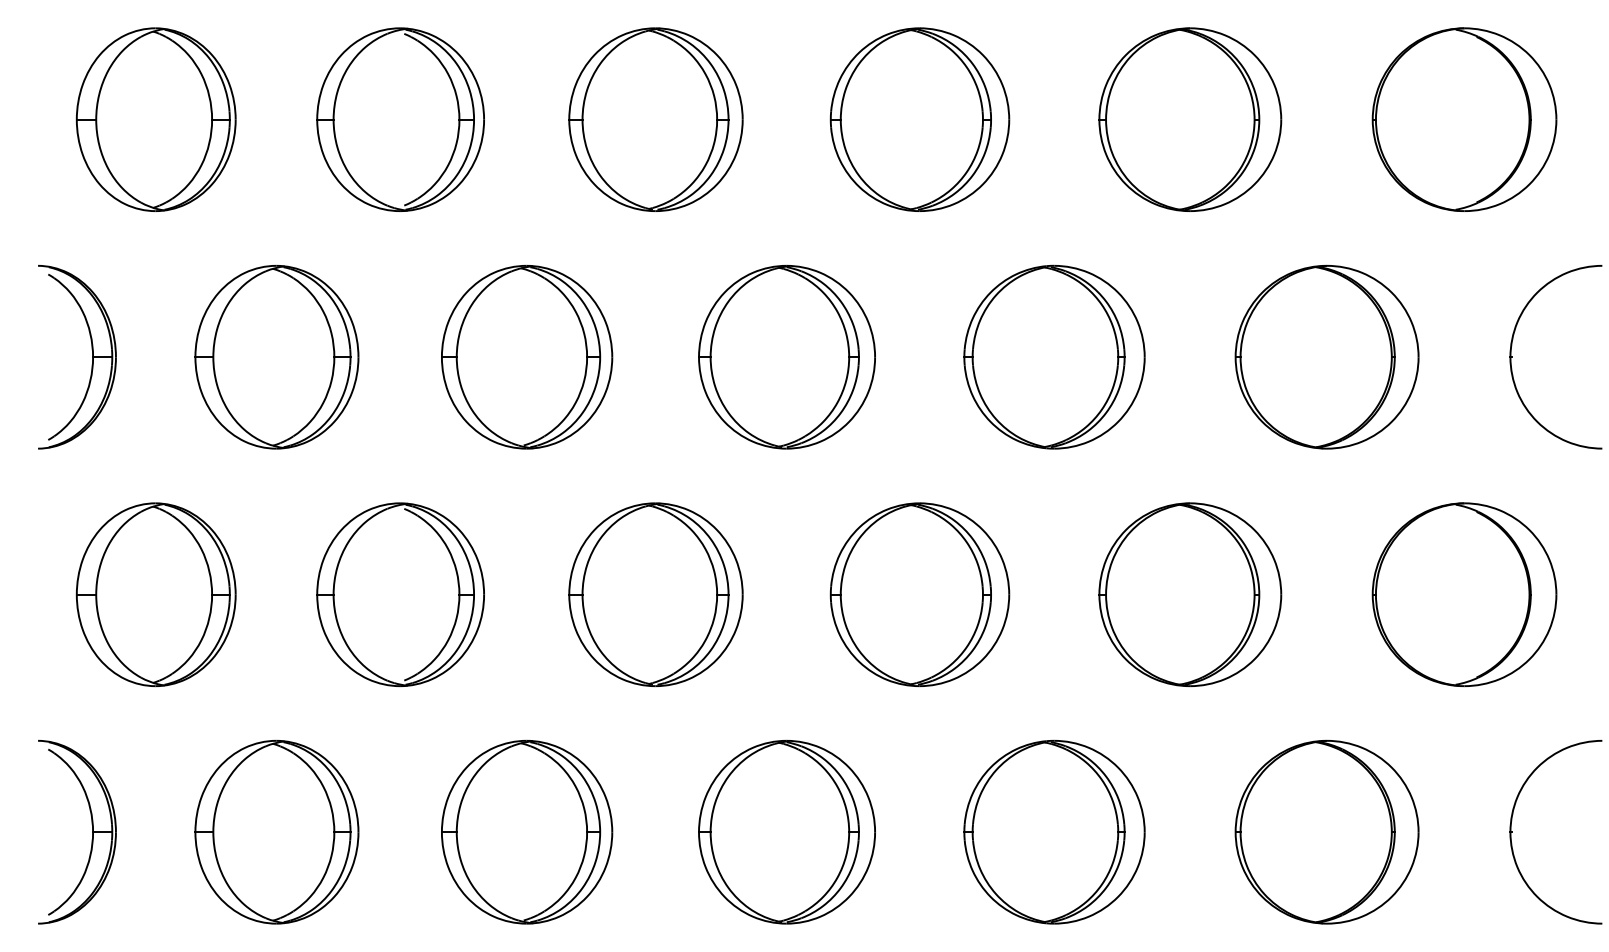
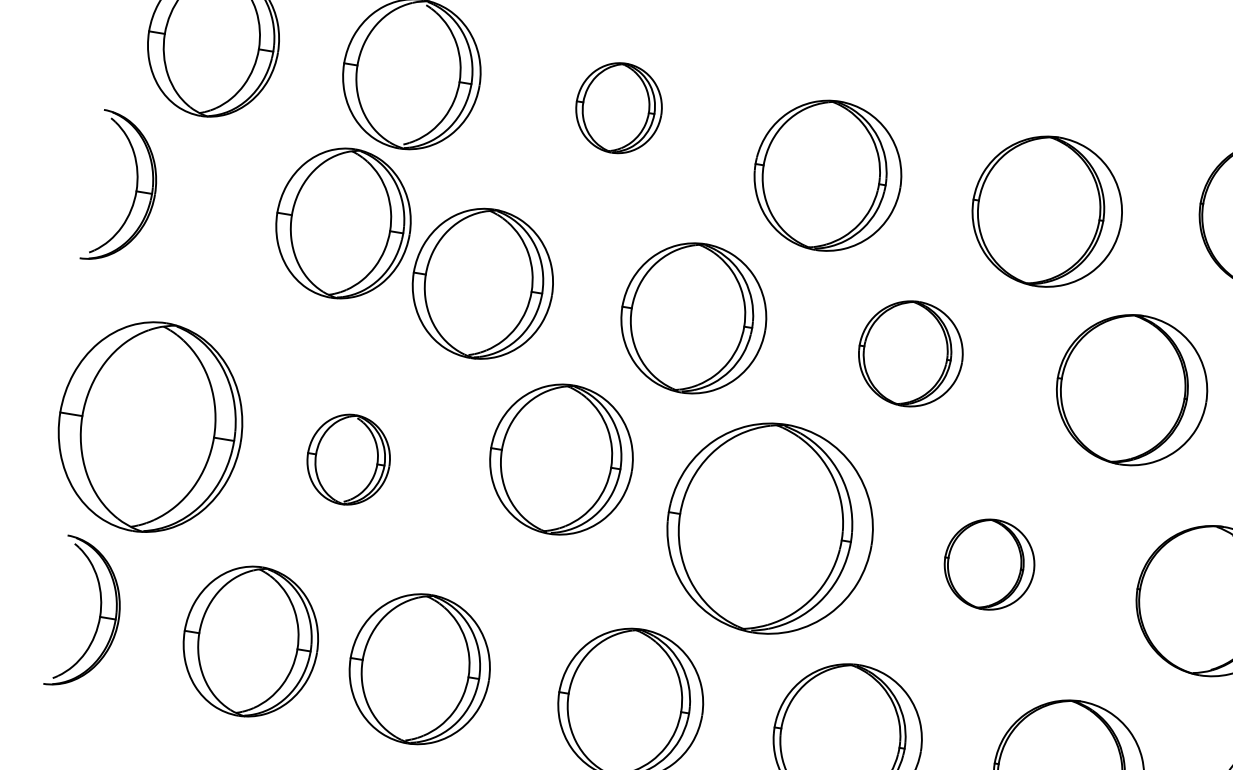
part: (655, 119) -> (618, 108), size x0.6
part: (919, 119) -> (827, 175), moved
part: (1190, 119) -> (1047, 211), moved
part: (1054, 356) -> (910, 353), size x0.7
part: (92, 357) -> (135, 191), moved
part: (276, 357) -> (343, 223), moved
part: (155, 594) -> (149, 427), size x1.4
part: (400, 594) -> (348, 459), size x0.6
part: (655, 594) -> (561, 459), moved
part: (919, 594) -> (769, 528), size x1.4
part: (1190, 594) -> (989, 564), size x0.6
part: (276, 831) -> (250, 640), moved
part: (92, 832) -> (99, 617), moved

